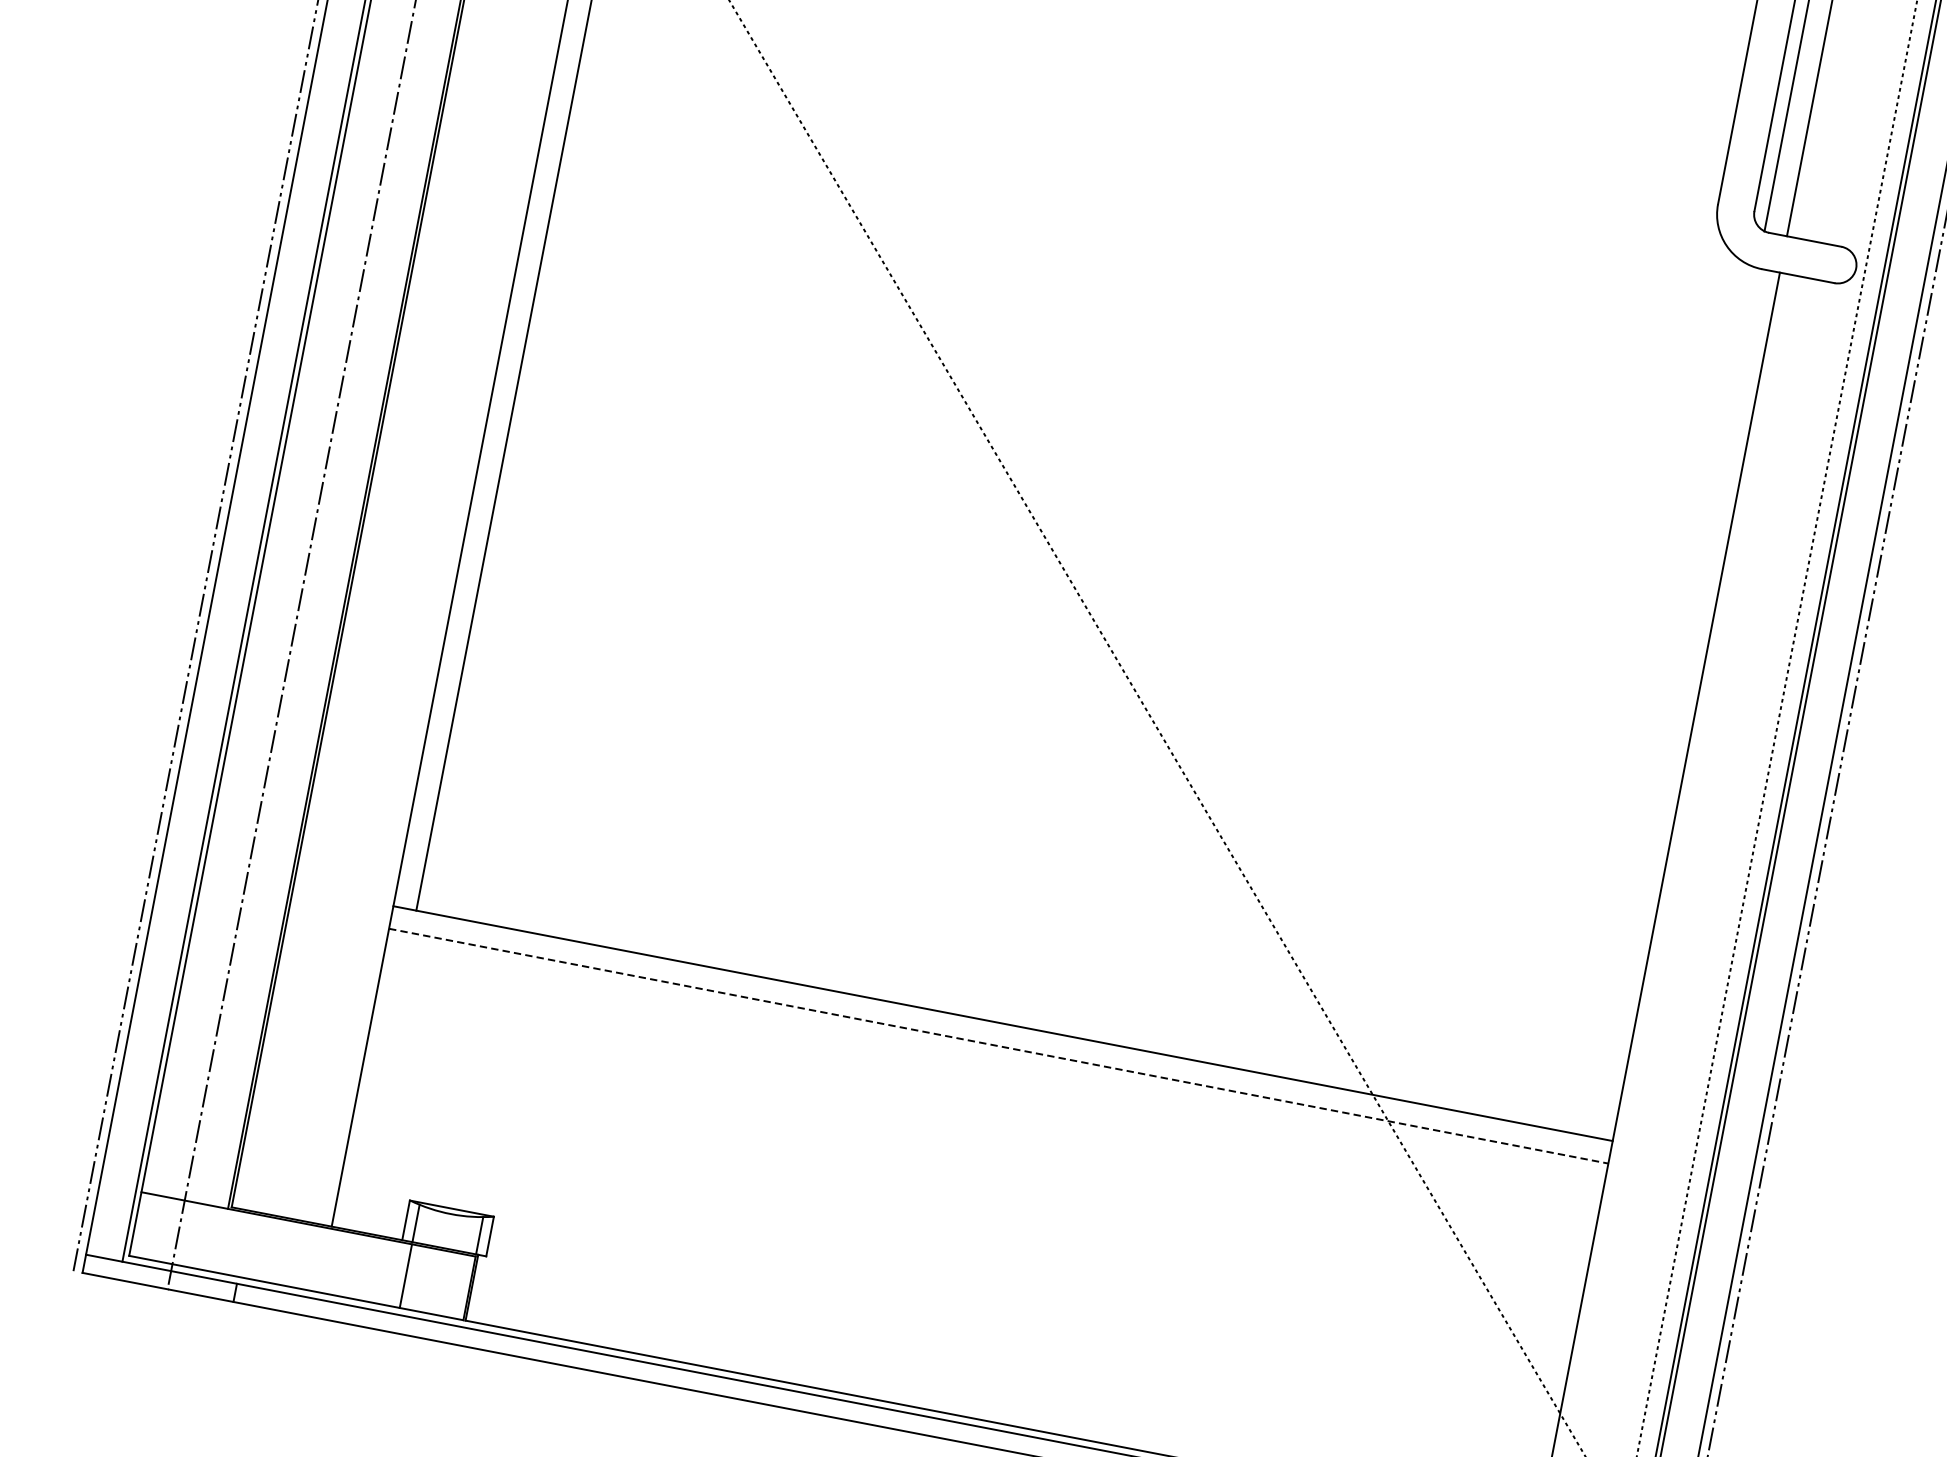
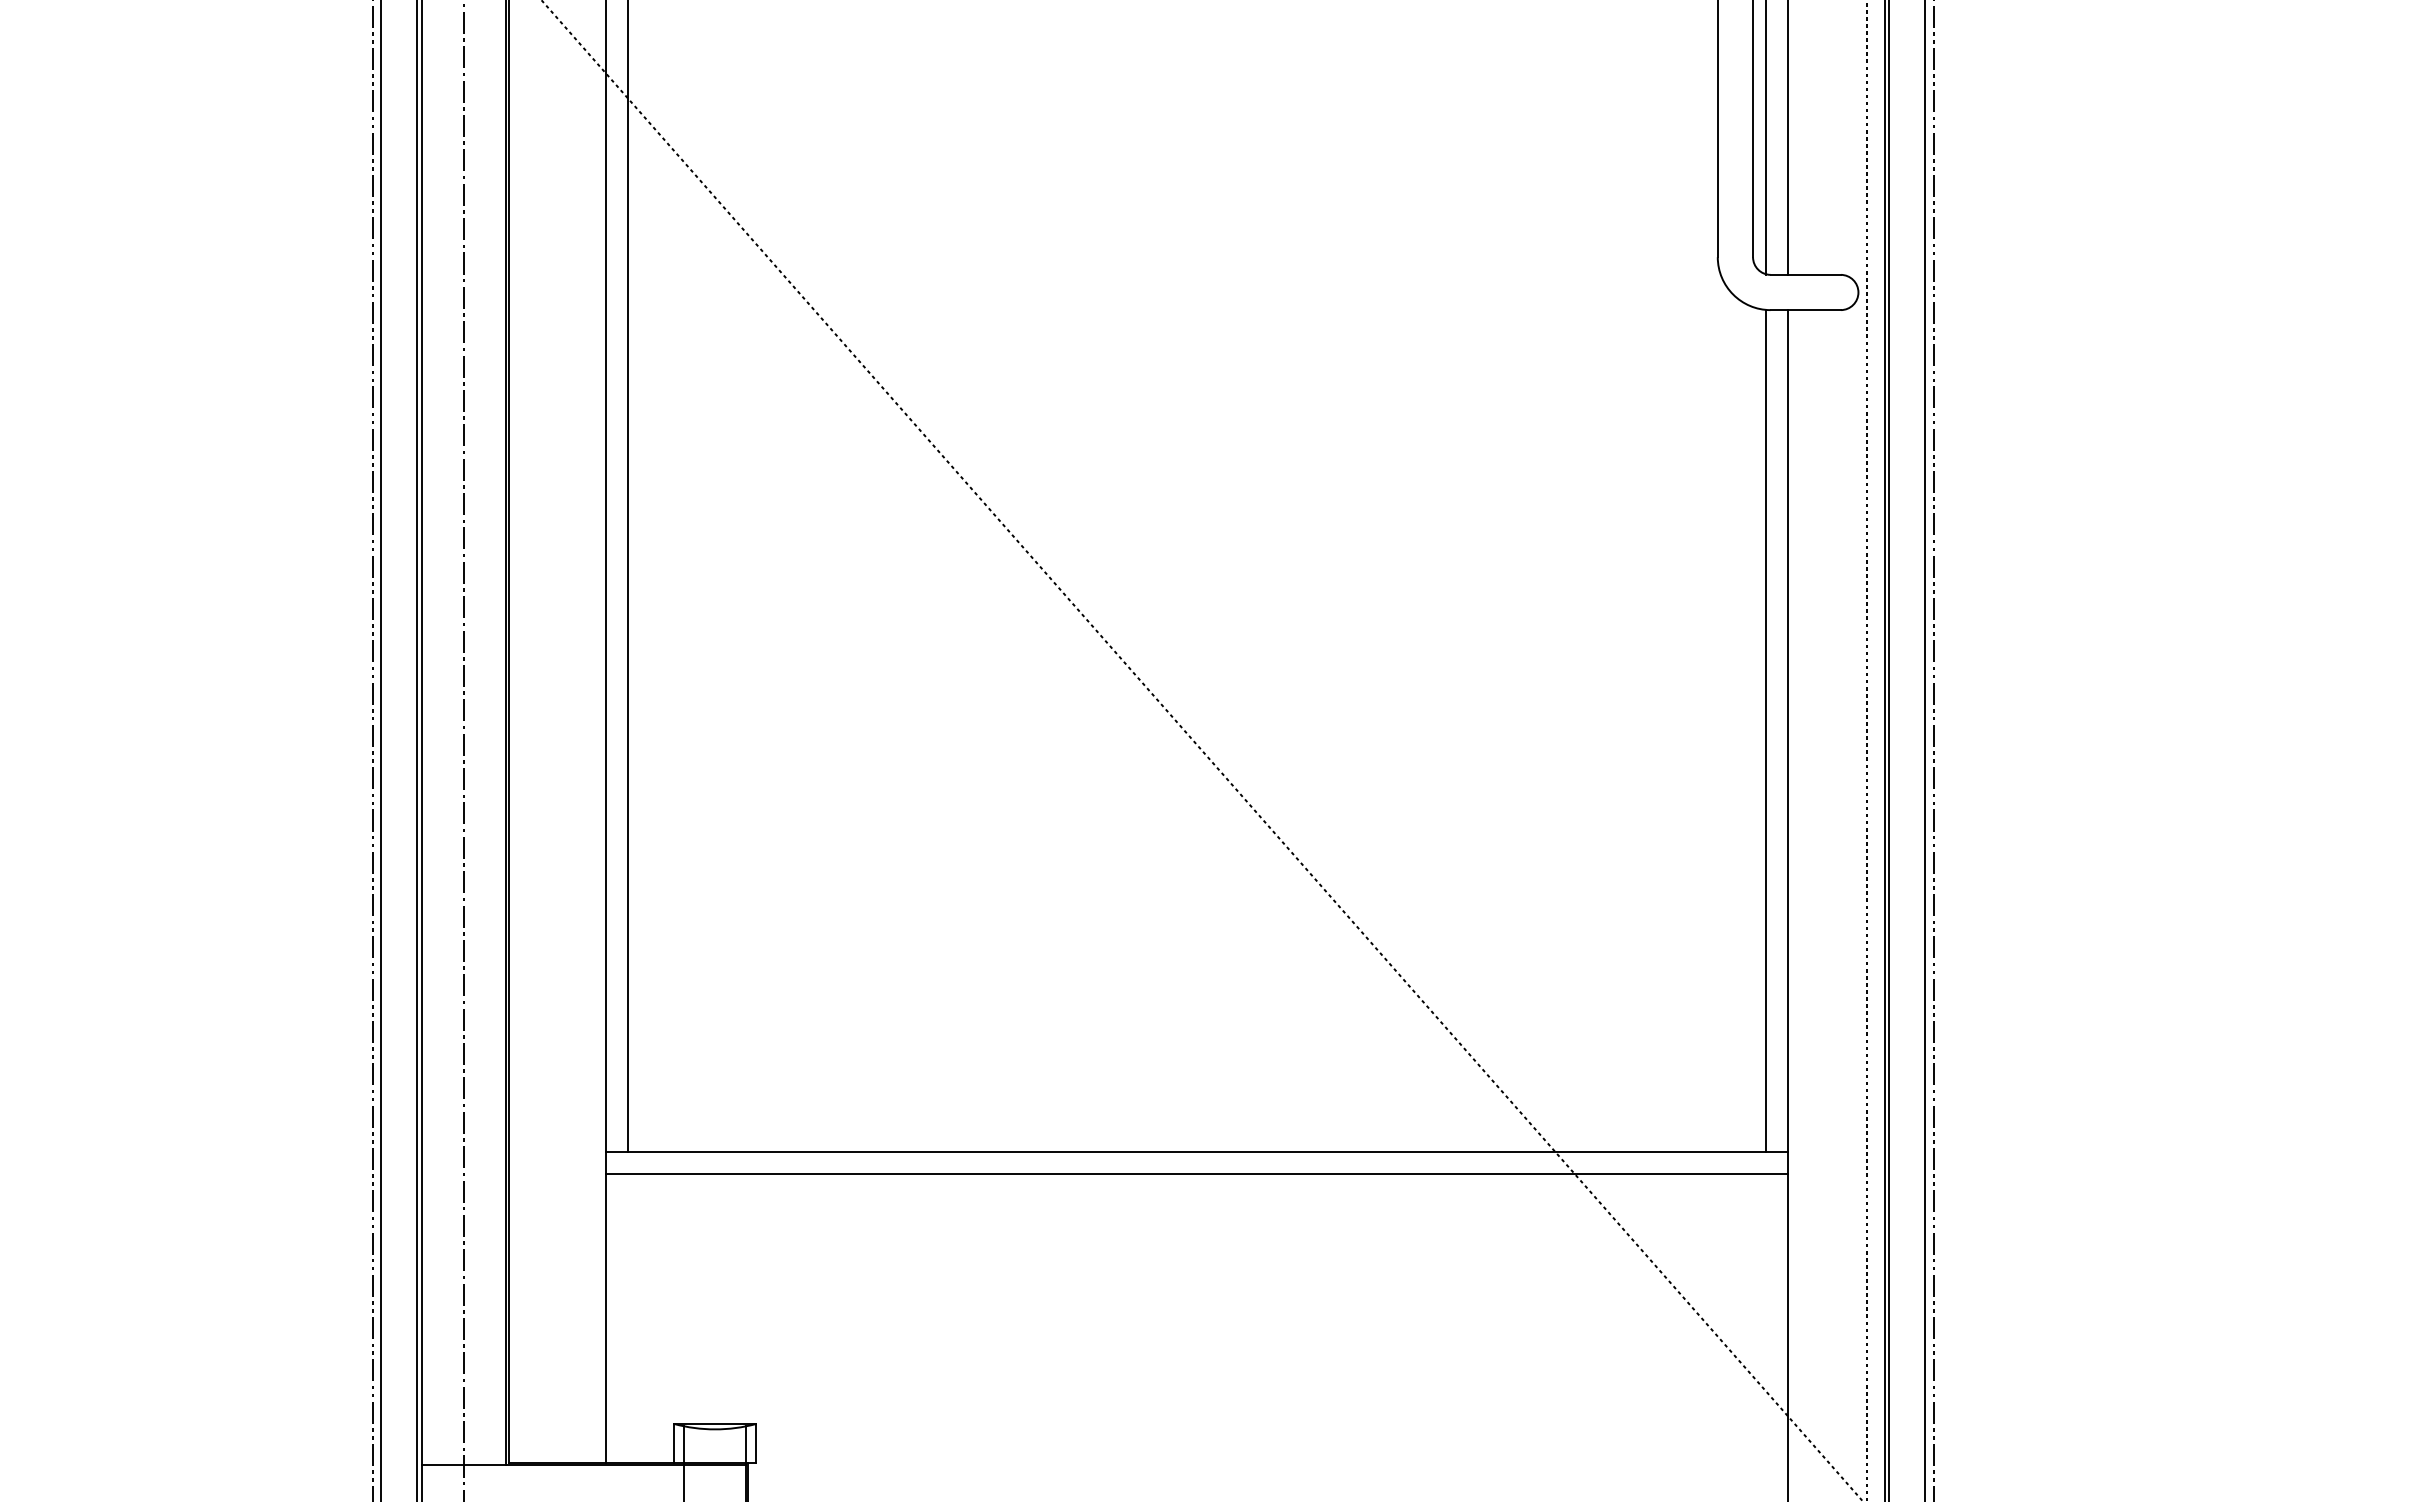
line: (1674, 702) -> (1766, 730), added
line: (999, 1045) -> (1197, 1173), dashed -> solid

